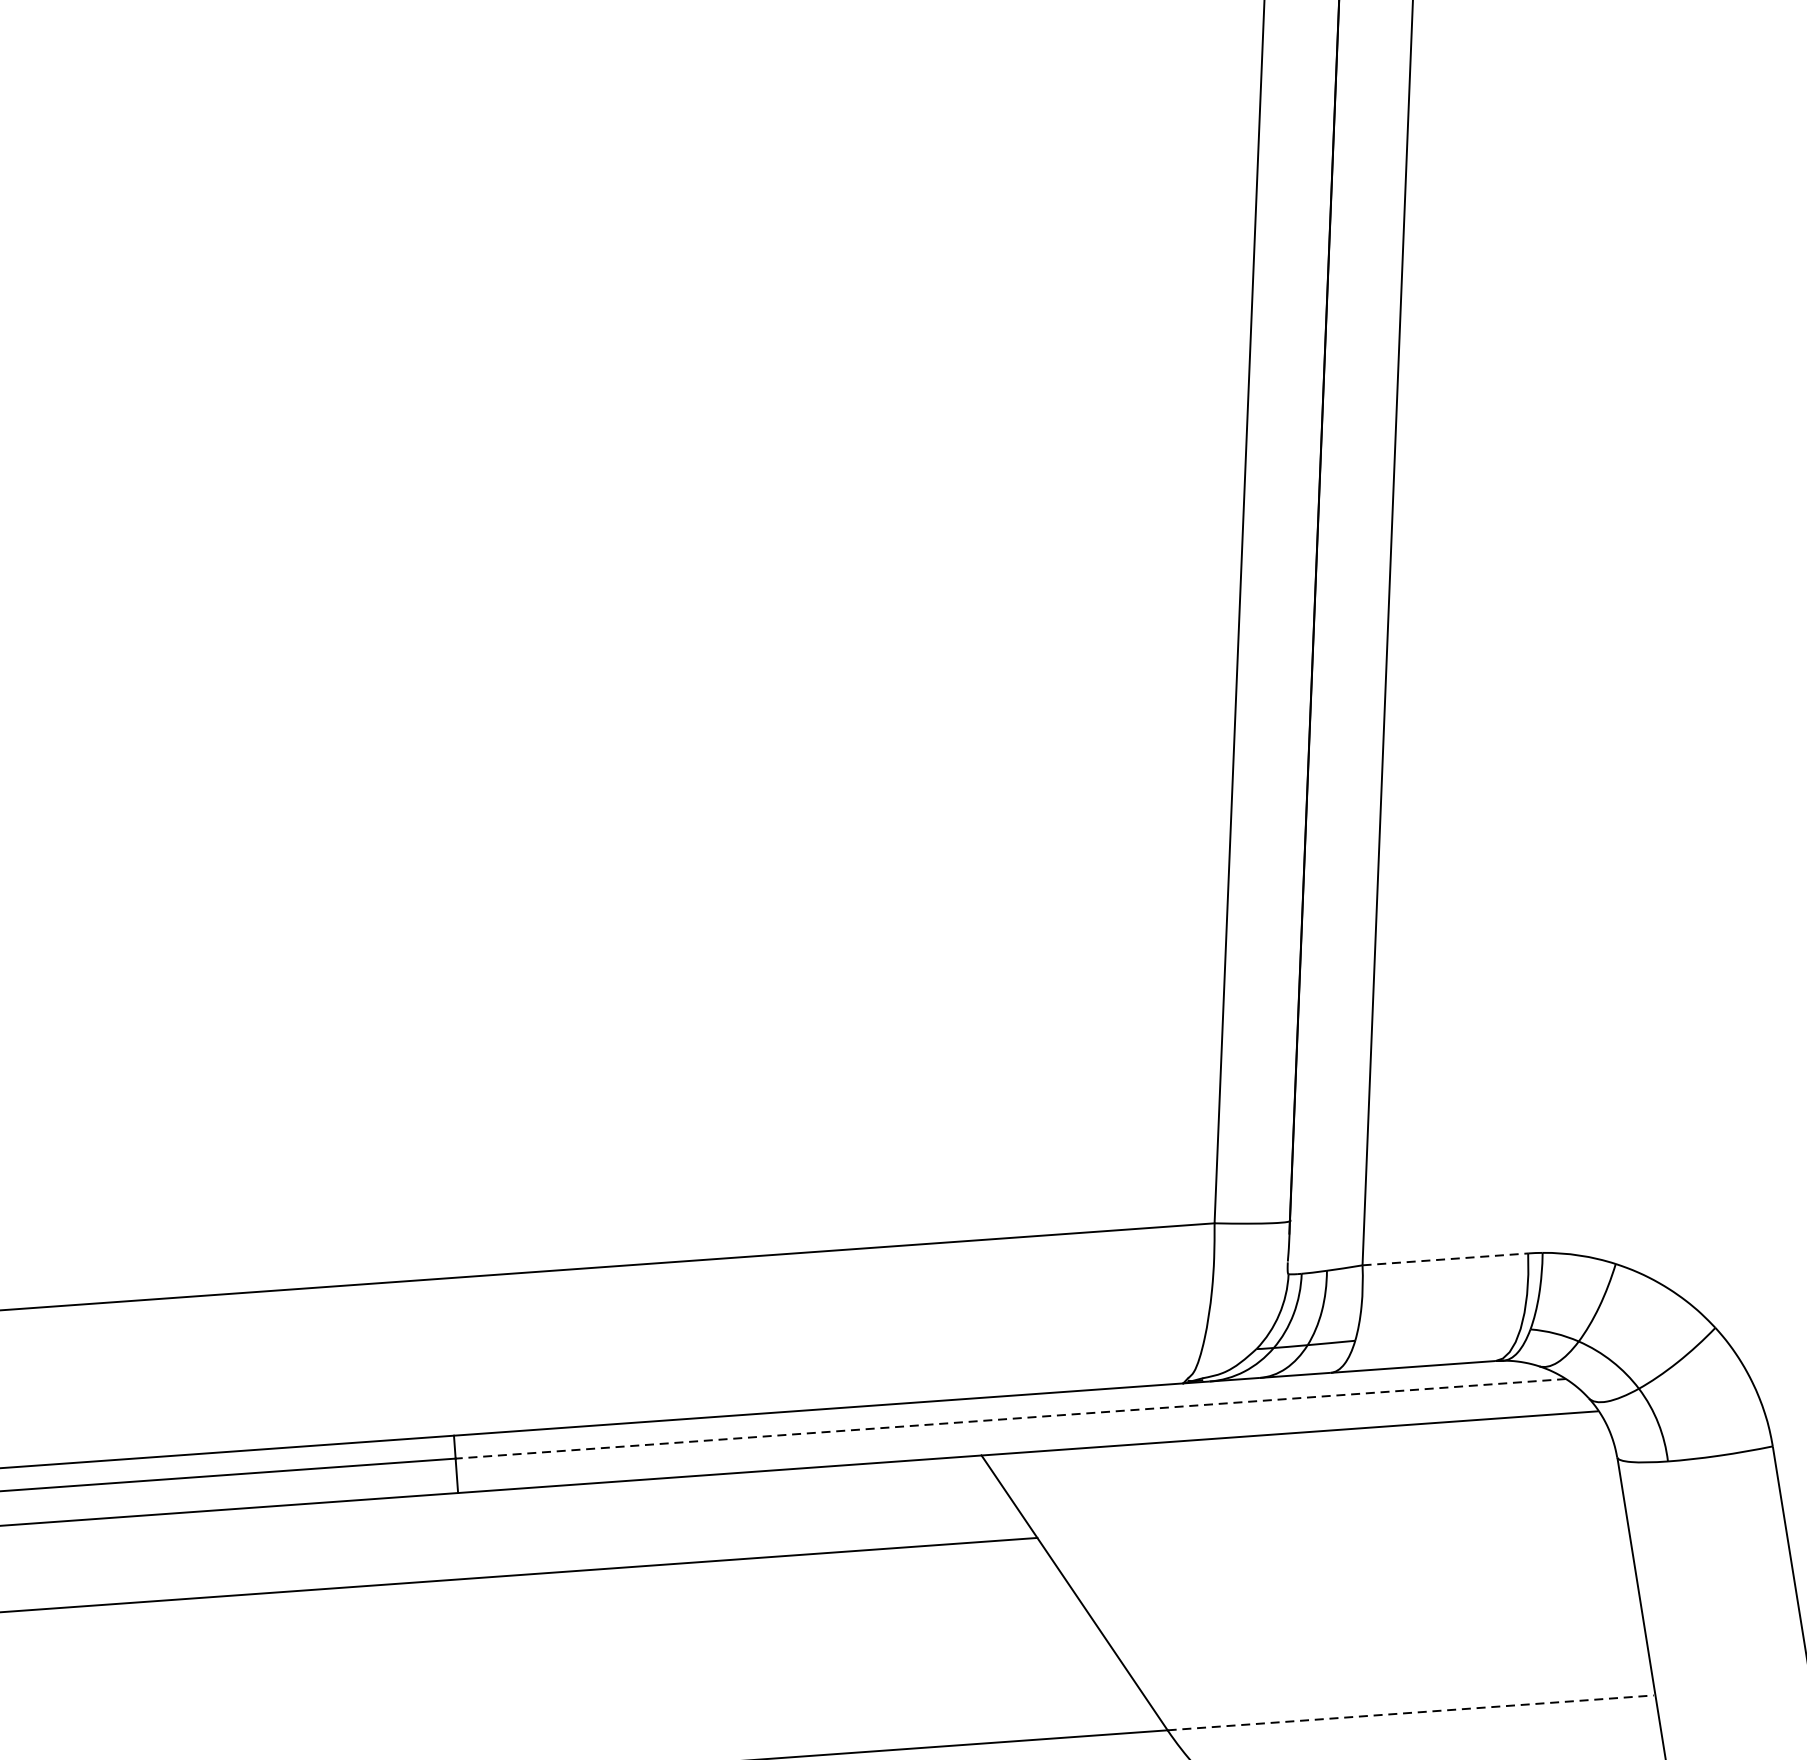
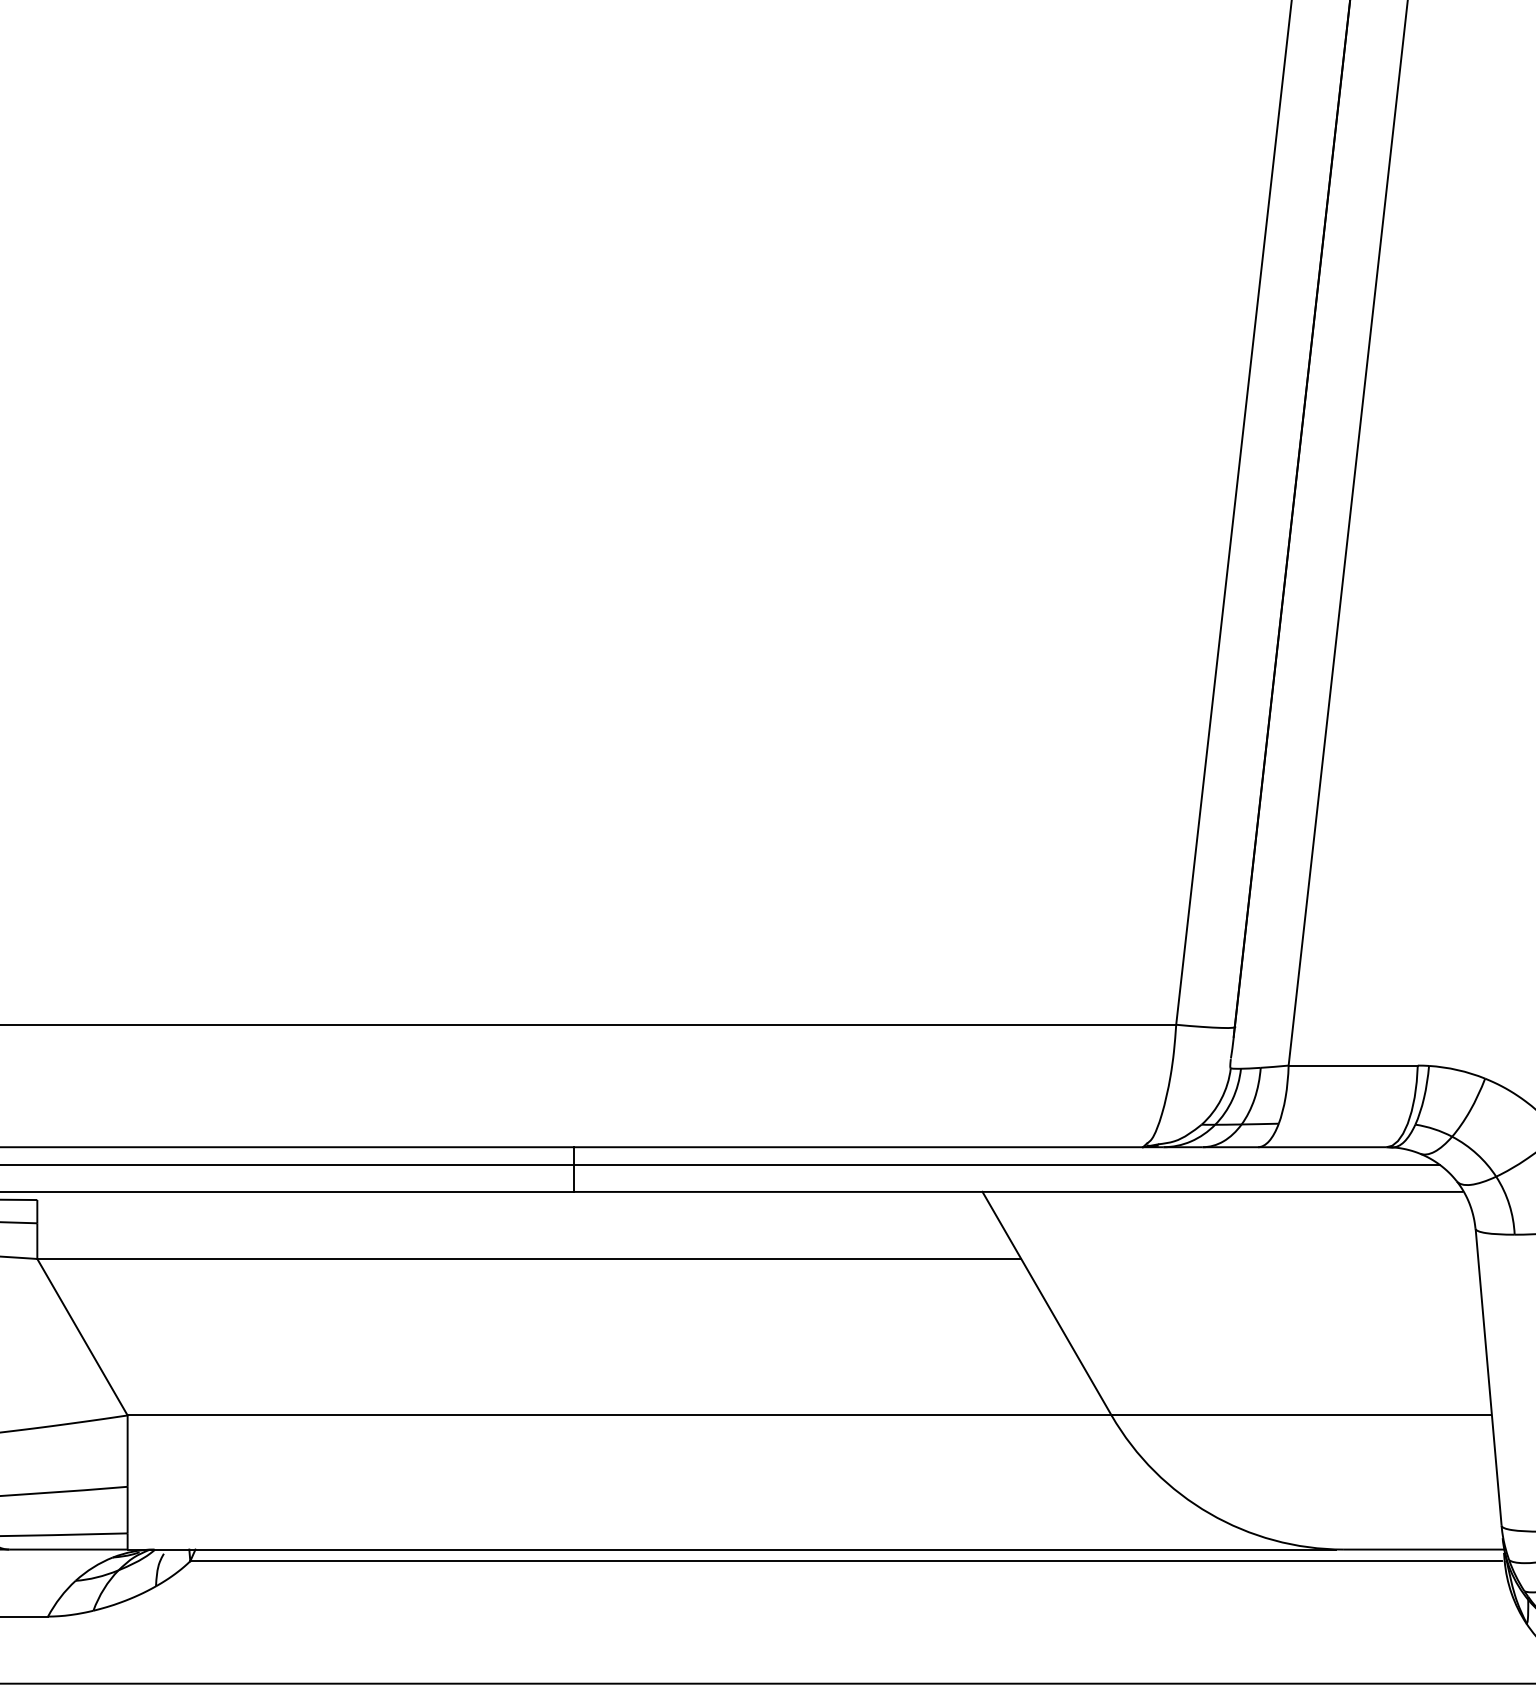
line: (1445, 1259) -> (1353, 1065), dashed -> solid
line: (1011, 1419) -> (1007, 1165), dashed -> solid
line: (1411, 1712) -> (1301, 1415), dashed -> solid

